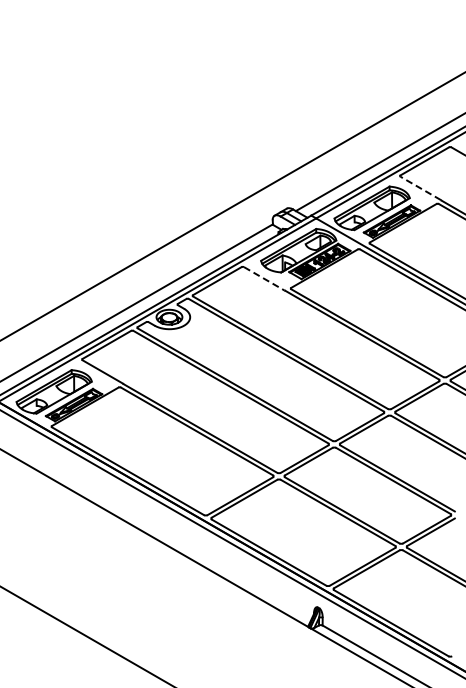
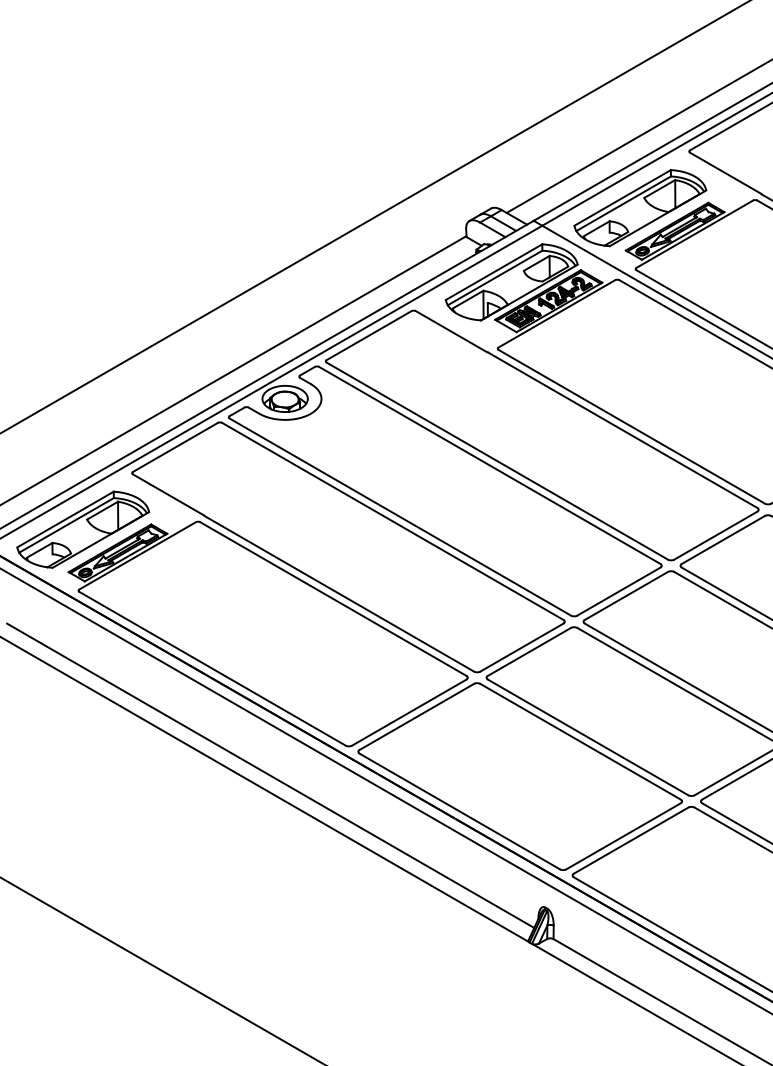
line: (420, 188) -> (725, 173), dashed -> solid
line: (264, 279) -> (451, 332), dashed -> solid
line: (160, 532) -> (269, 776), added

